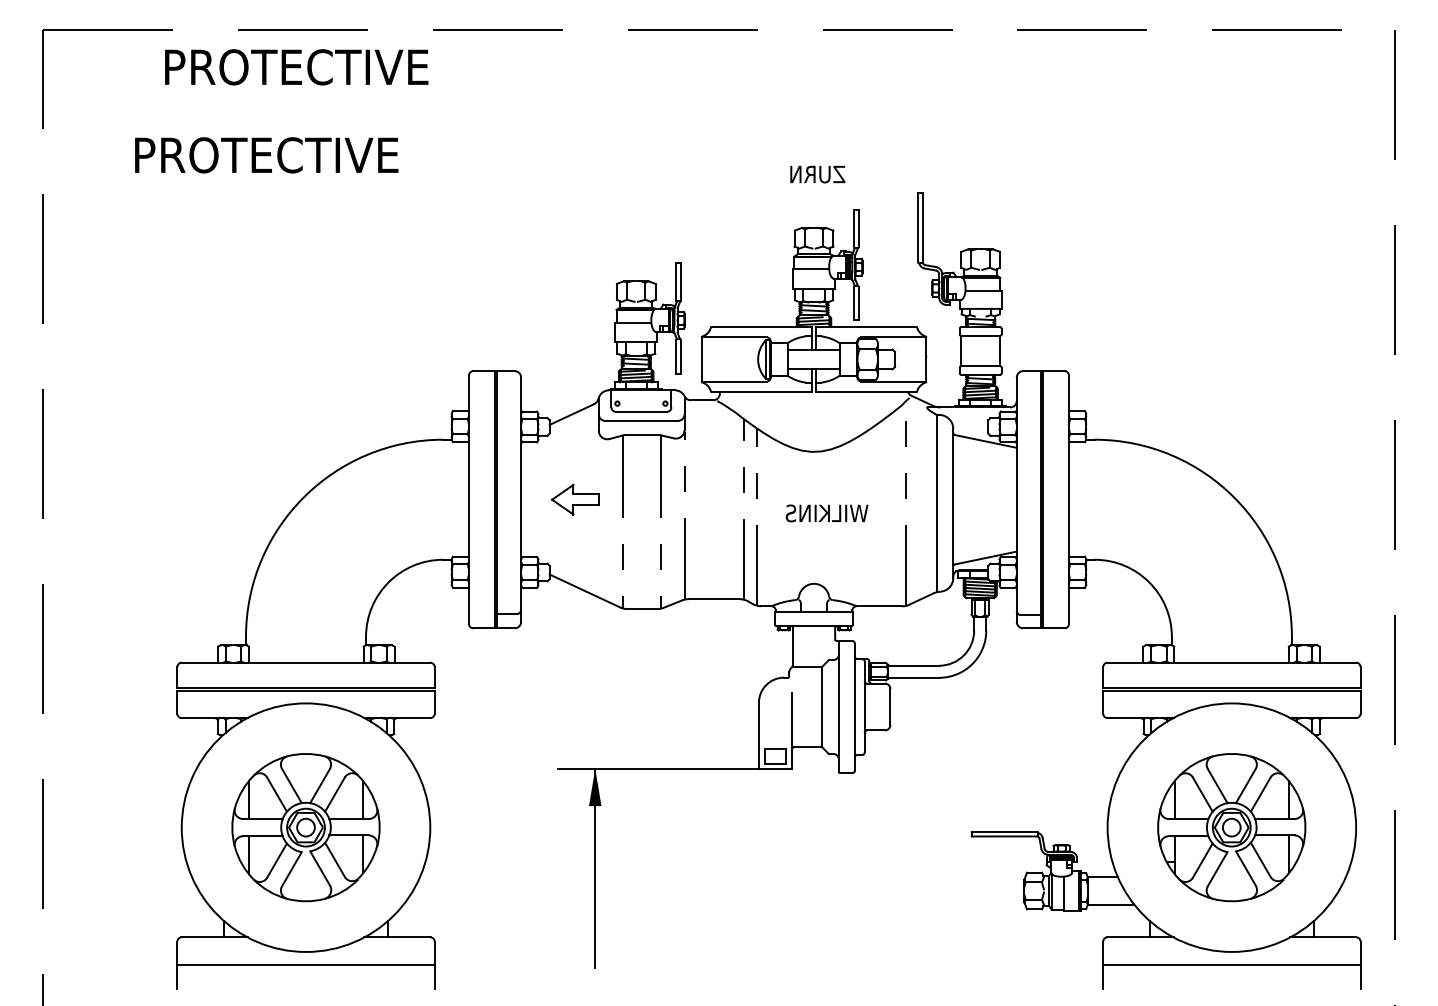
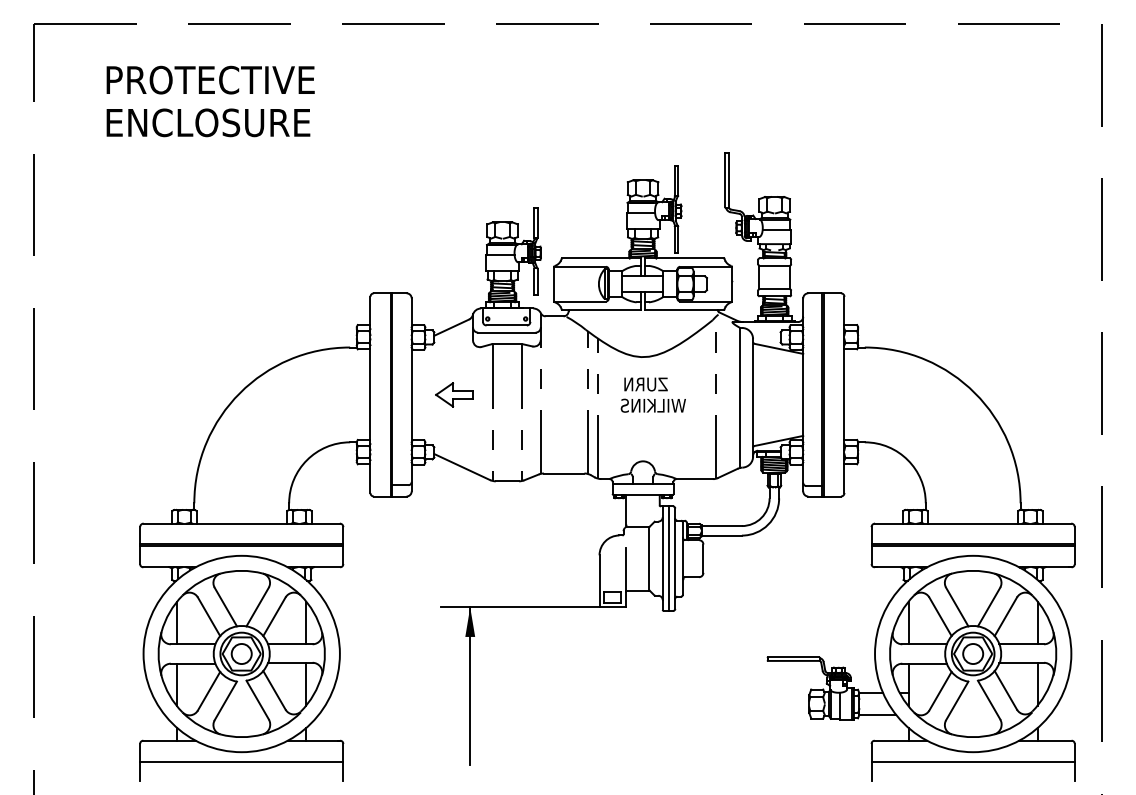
text: (296, 67) -> (210, 80), moved
text: (268, 155) -> (212, 122), PROTECTIVE -> ENCLOSURE
text: (817, 174) -> (645, 384), moved
line: (847, 706) -> (669, 558), added
part: (305, 827) -> (241, 653), size x1.43
part: (1231, 827) -> (972, 653), size x1.43

